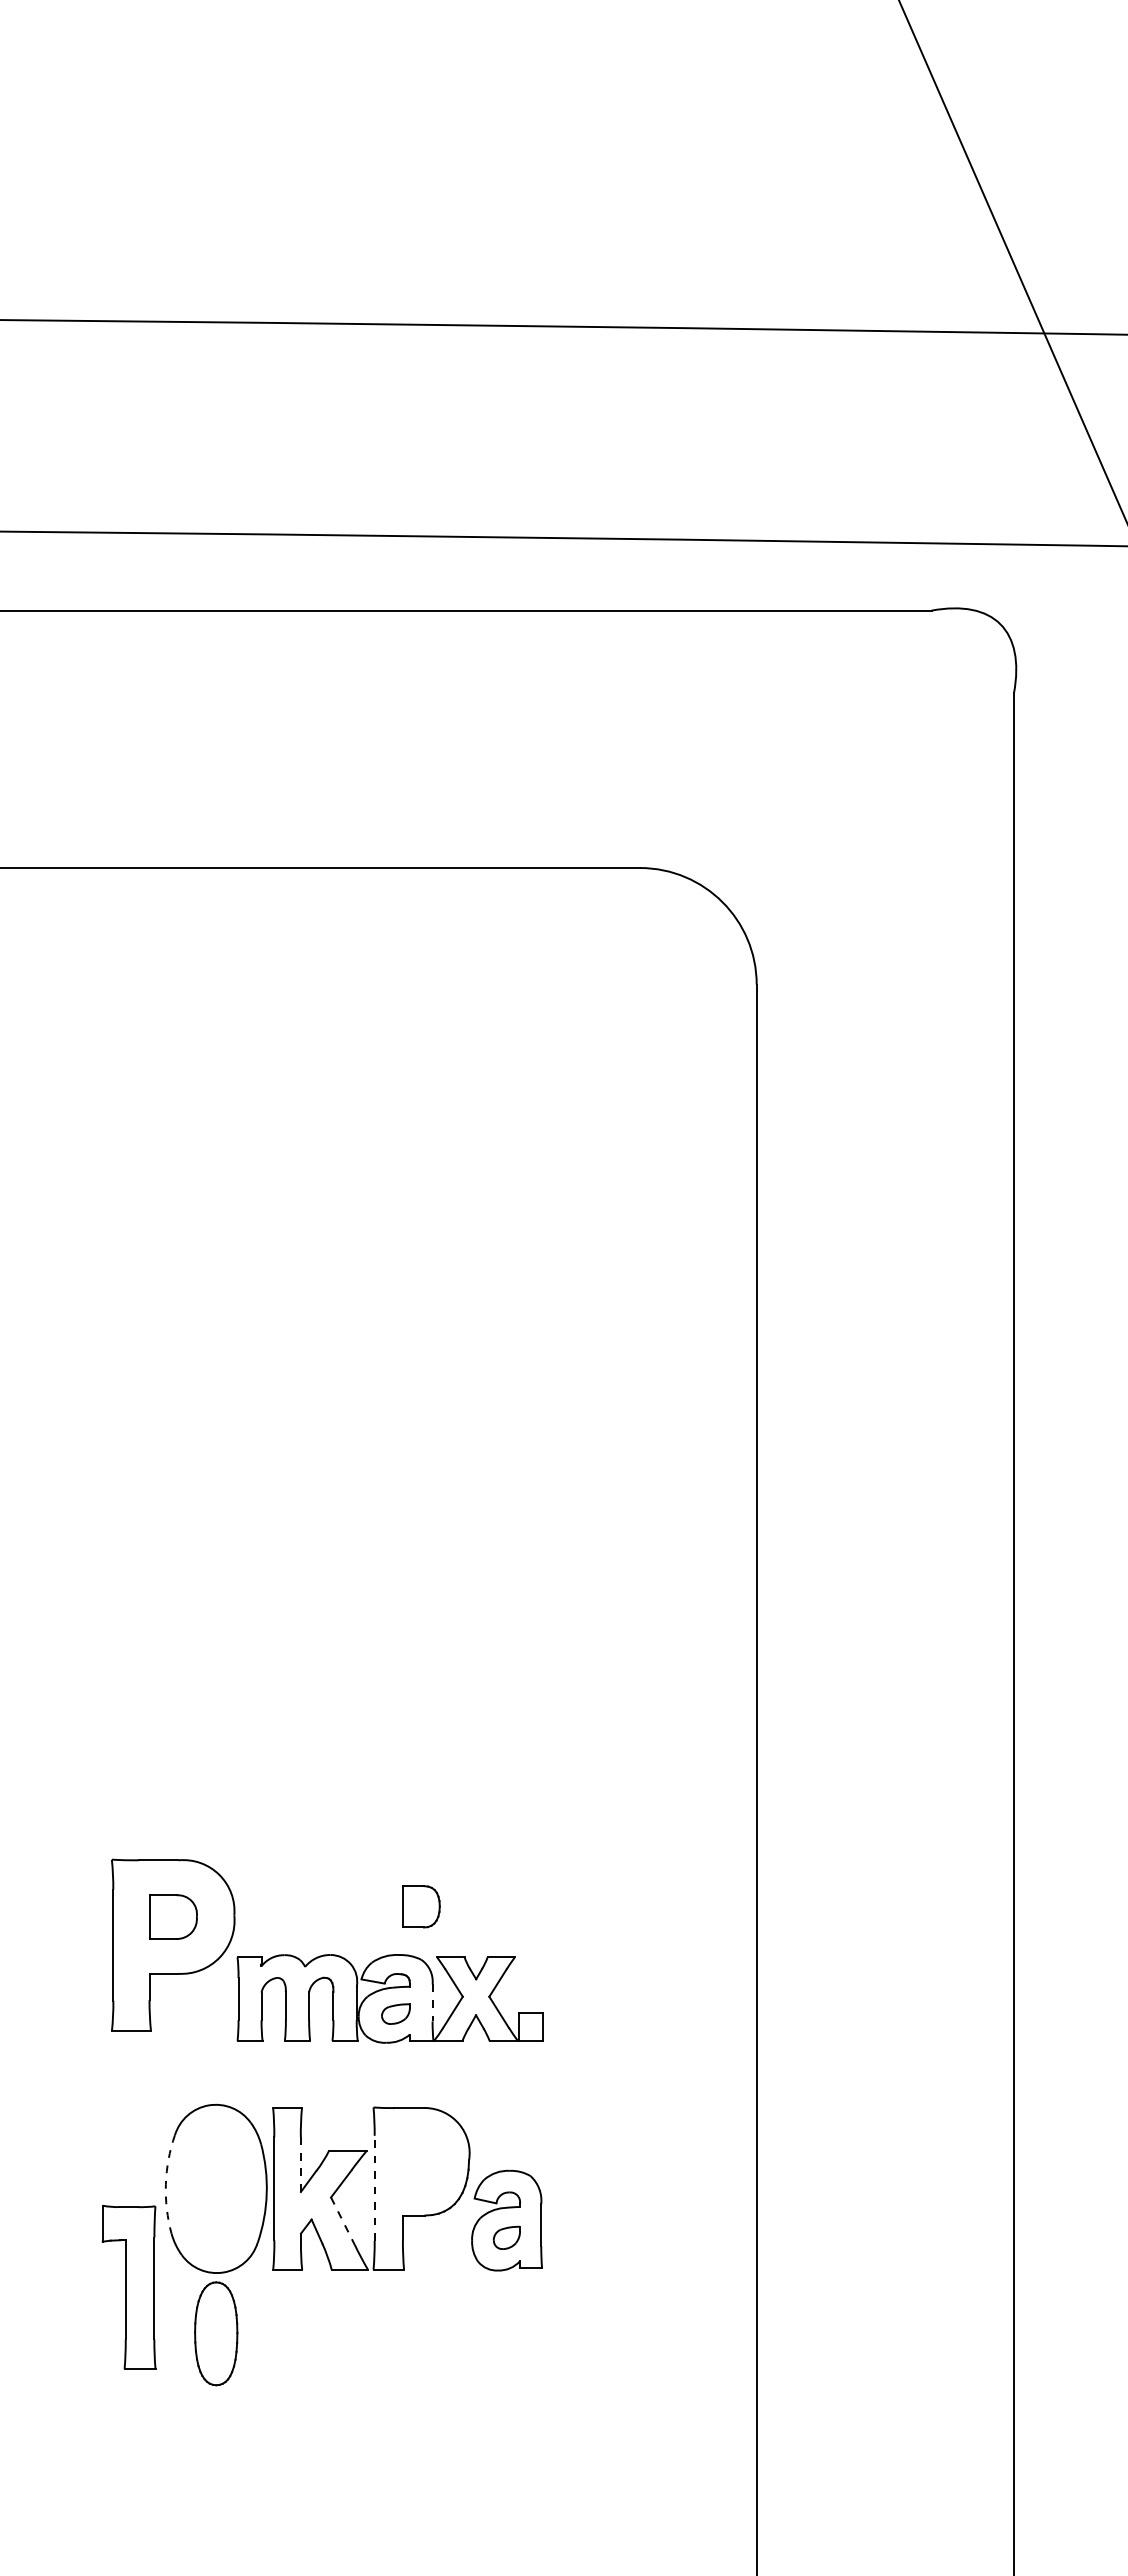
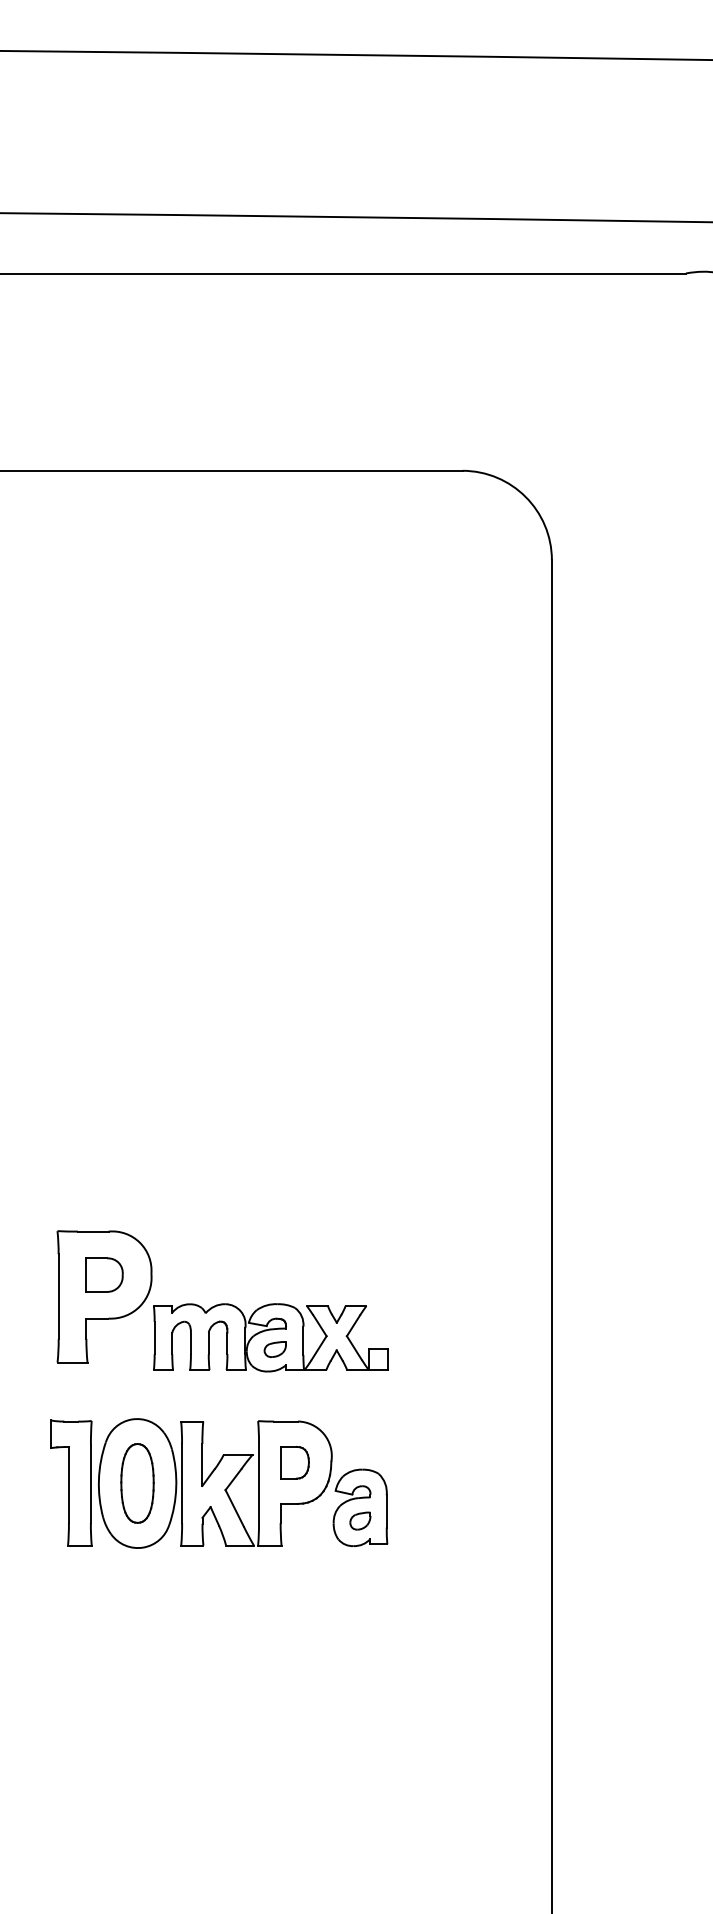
part: (421, 1906) -> (294, 1462), moved
line: (432, 2003) -> (303, 1341), dashed -> solid
line: (300, 2165) -> (202, 1465), dashed -> solid
arc: (165, 2184) -> (98, 1480), dashed -> solid
line: (374, 2188) -> (258, 1483), dashed -> solid
line: (342, 2221) -> (234, 1508), dashed -> solid
part: (128, 2286) -> (71, 1482), moved
part: (216, 2333) -> (137, 1483), moved

